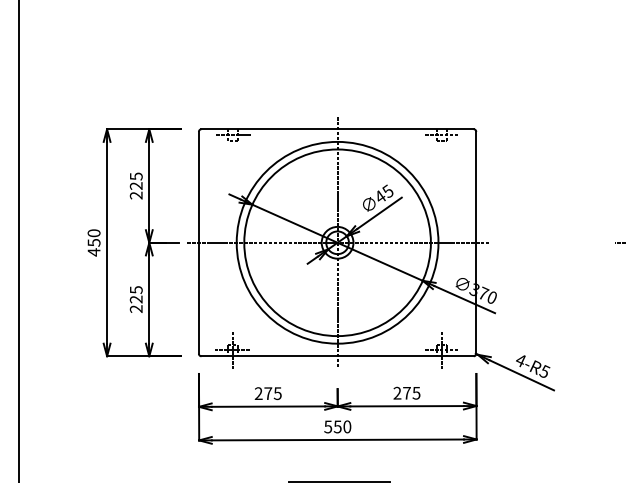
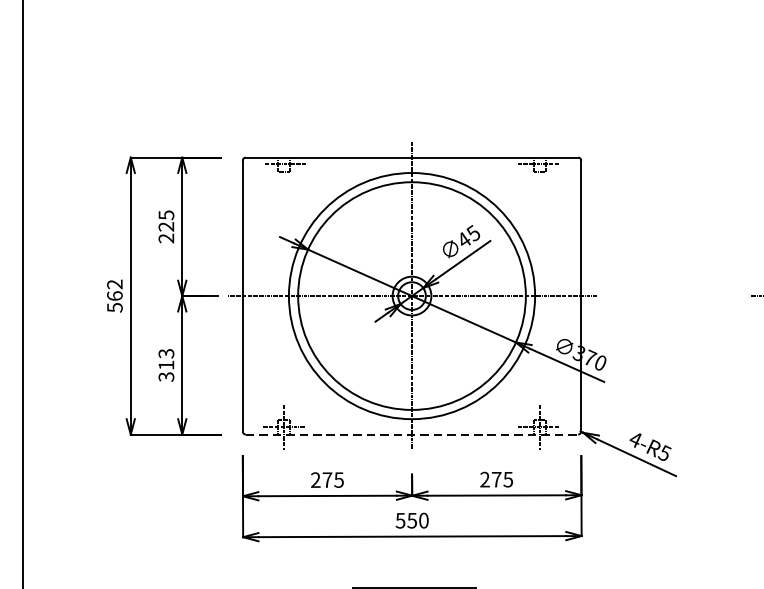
text: (93, 242) -> (114, 295), 450 -> 562
text: (135, 299) -> (165, 365), 225 -> 313
line: (338, 356) -> (413, 434), solid -> dashed

